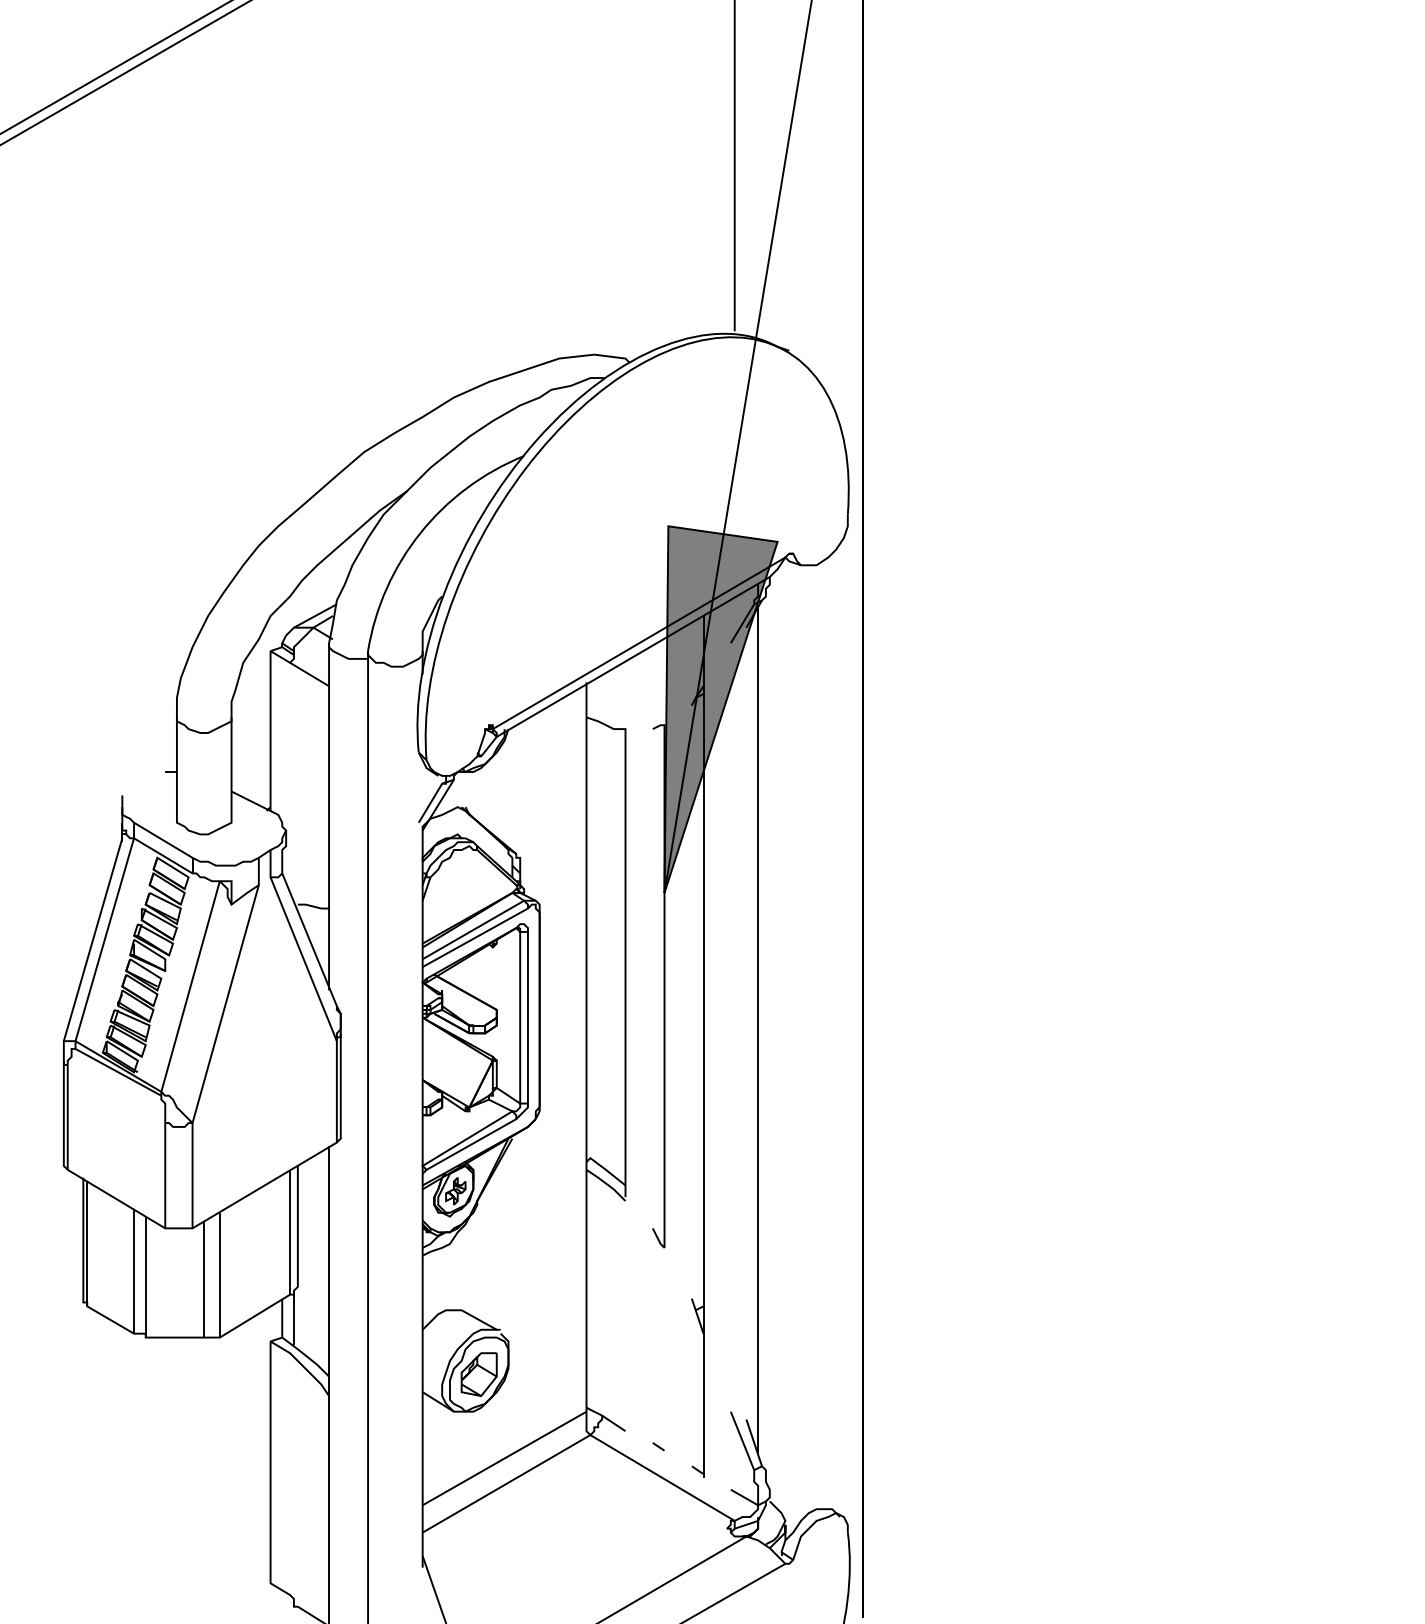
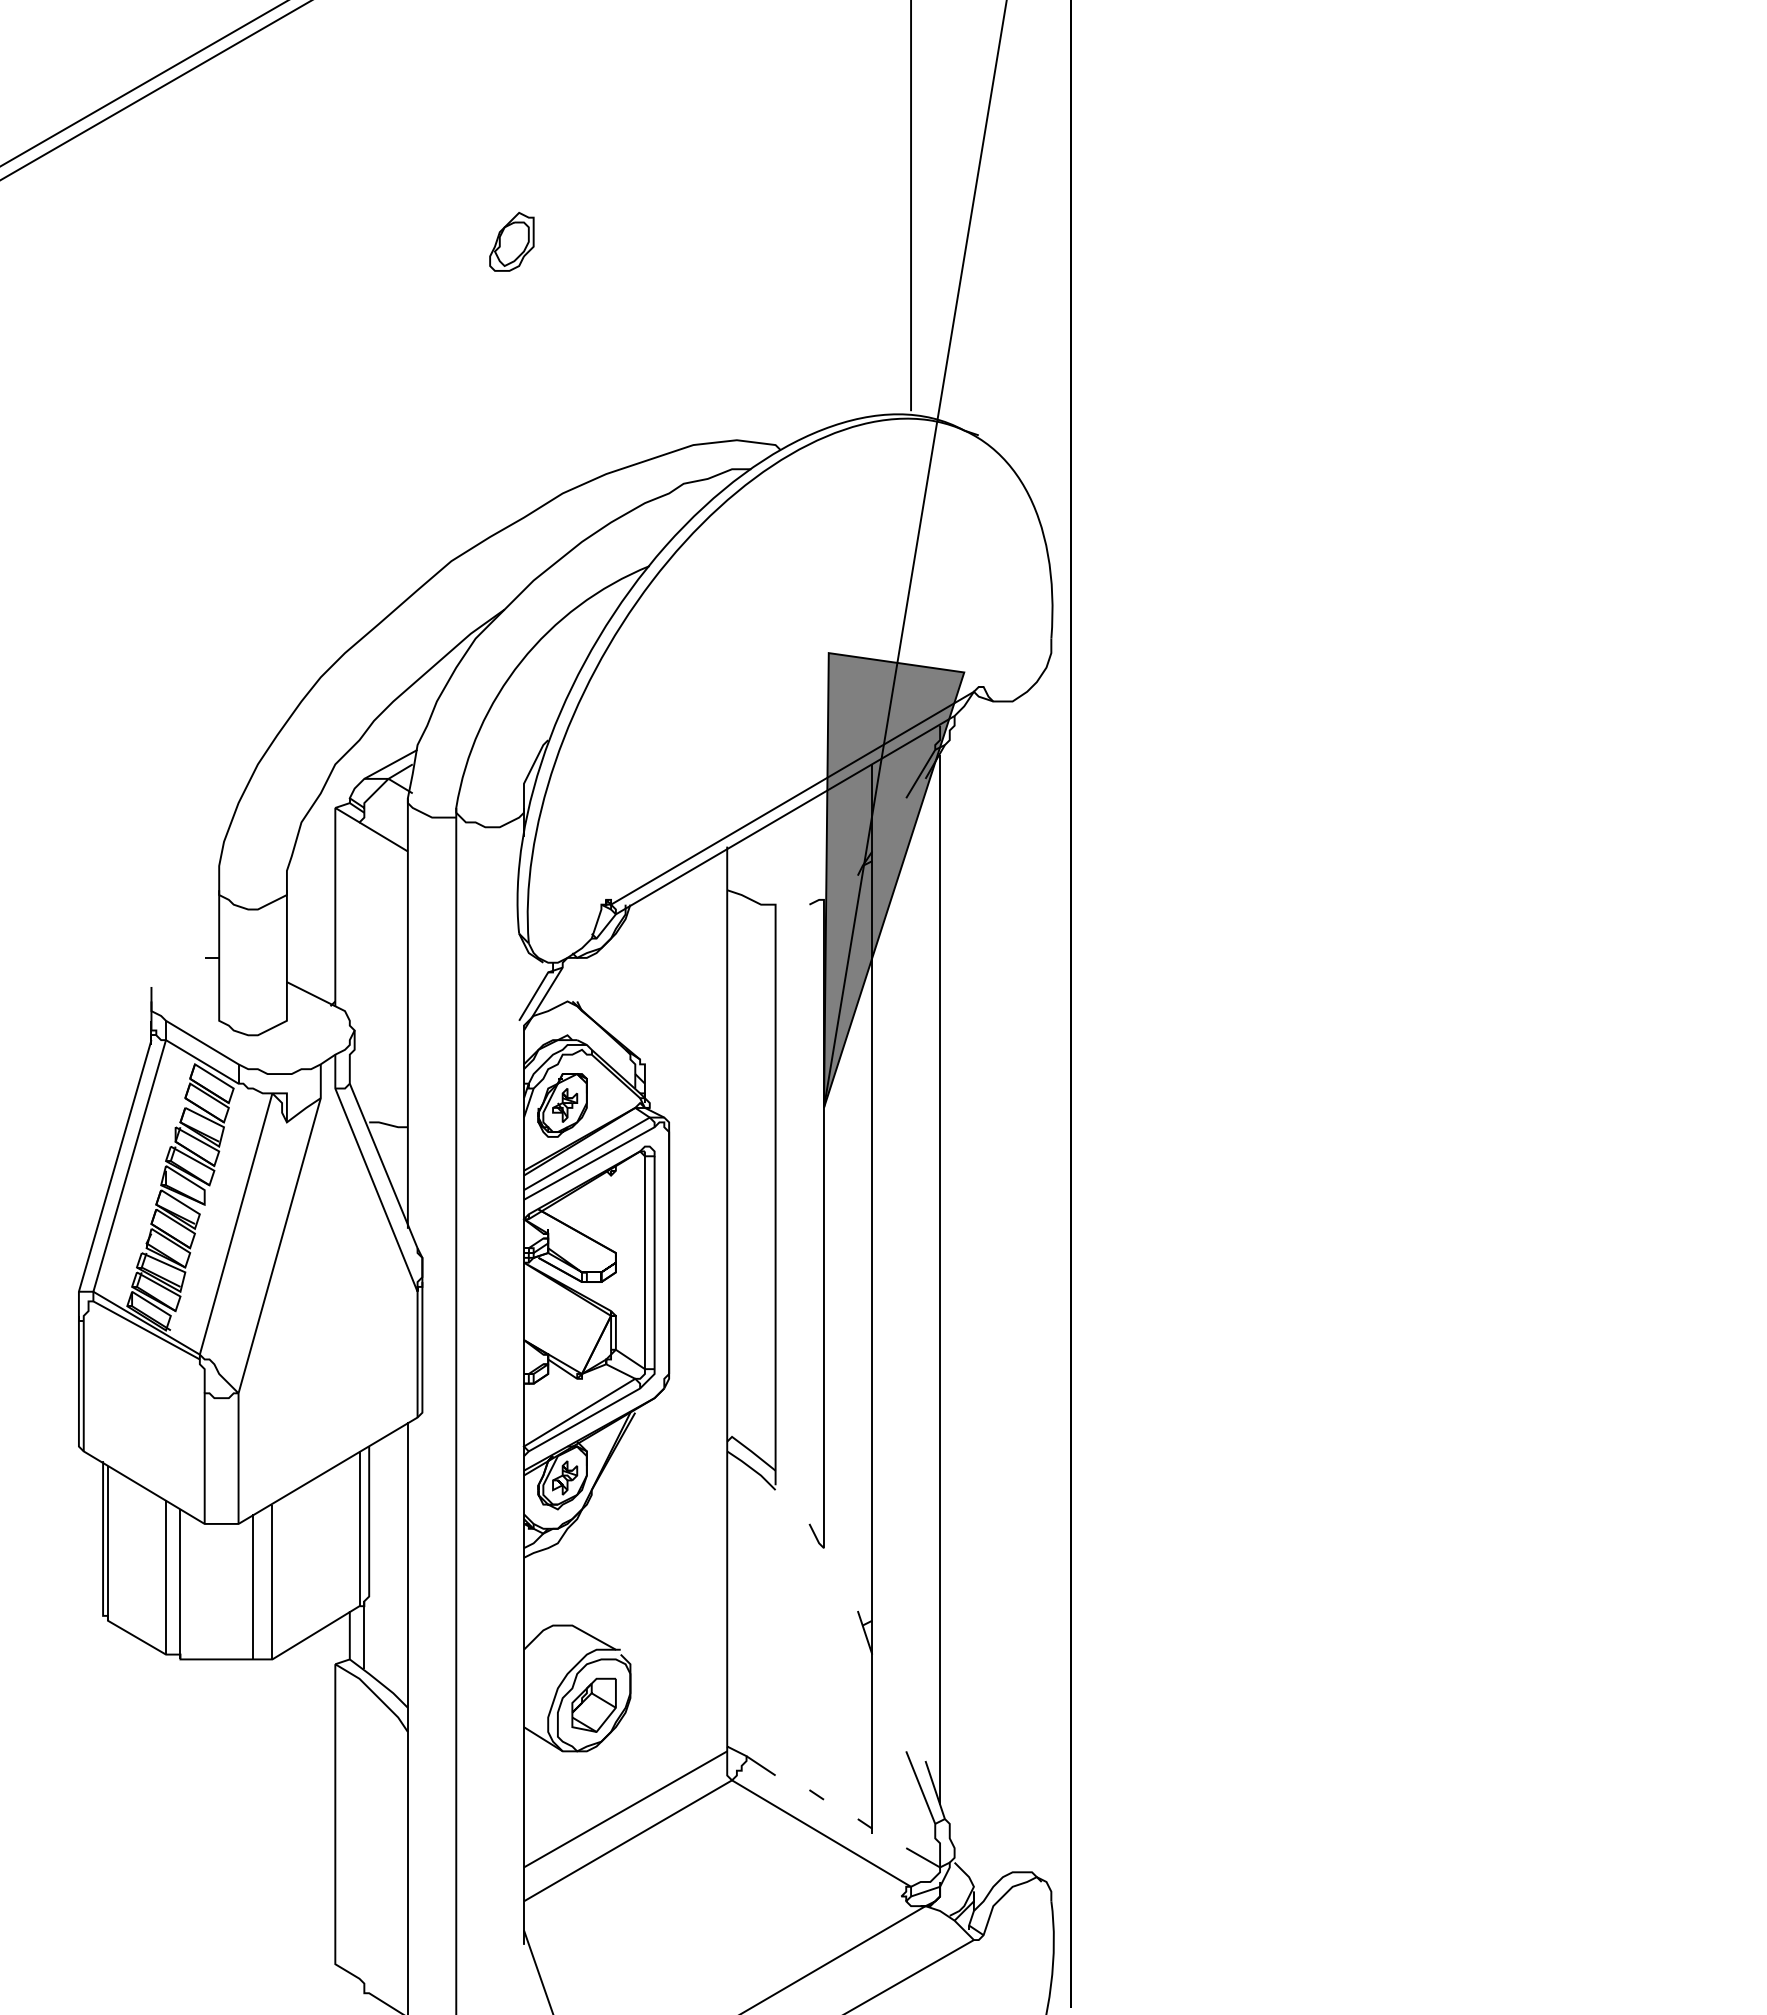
part: (412, 194) -> (511, 241), added
part: (453, 891) -> (562, 1105), added

